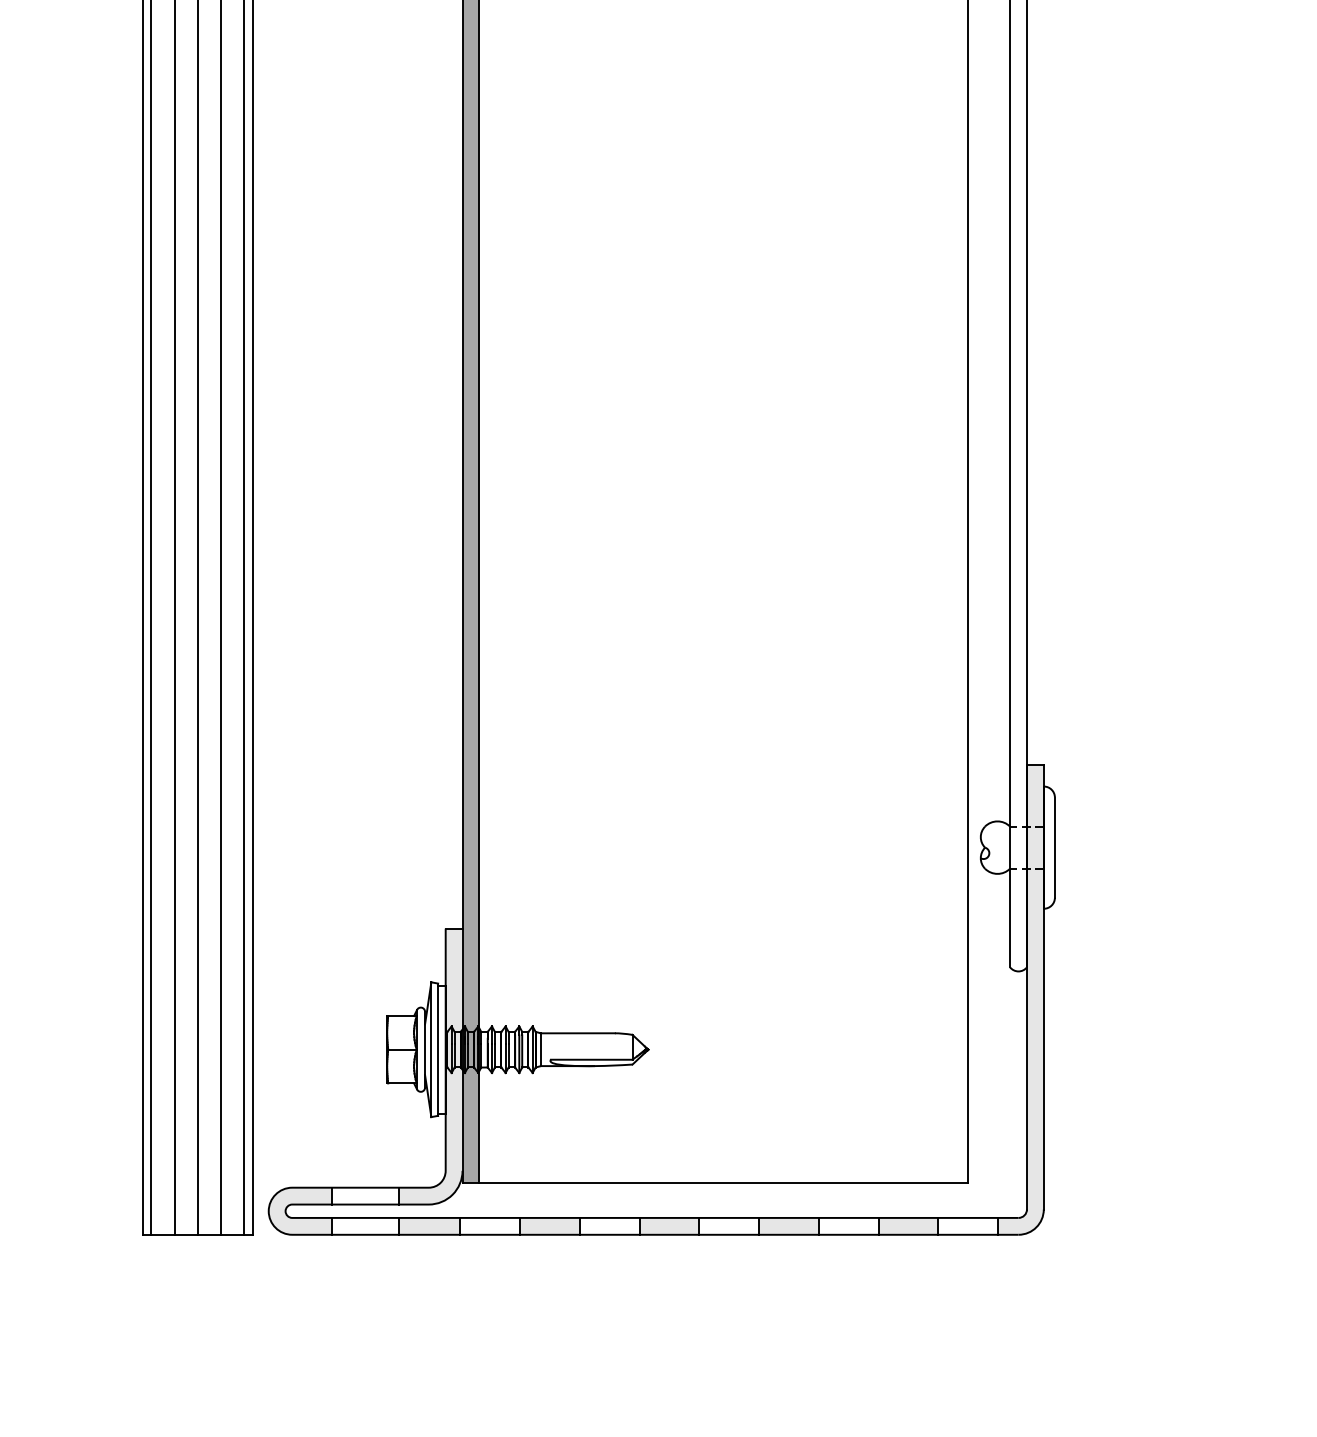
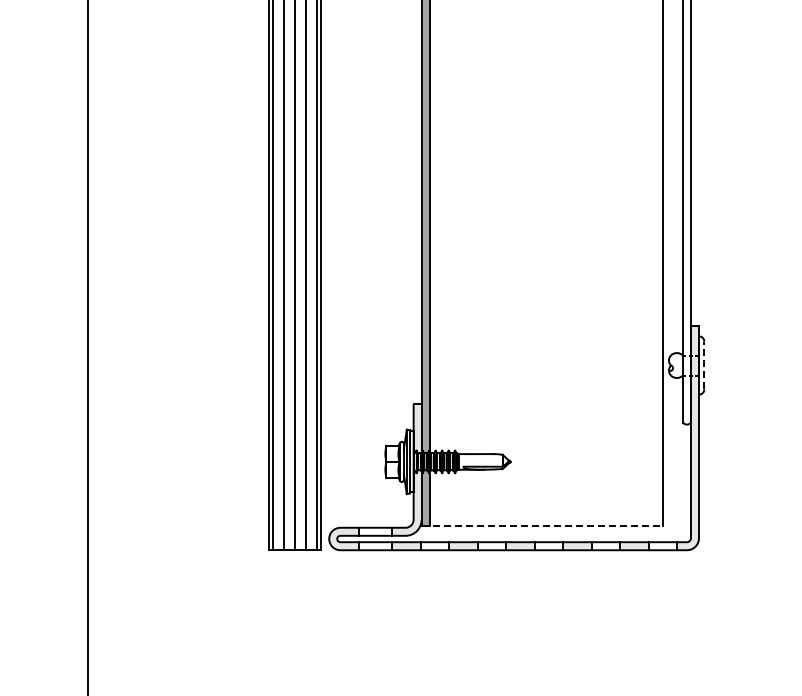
line: (1055, 847) -> (704, 365), solid -> dashed
line: (715, 1182) -> (542, 525), solid -> dashed

